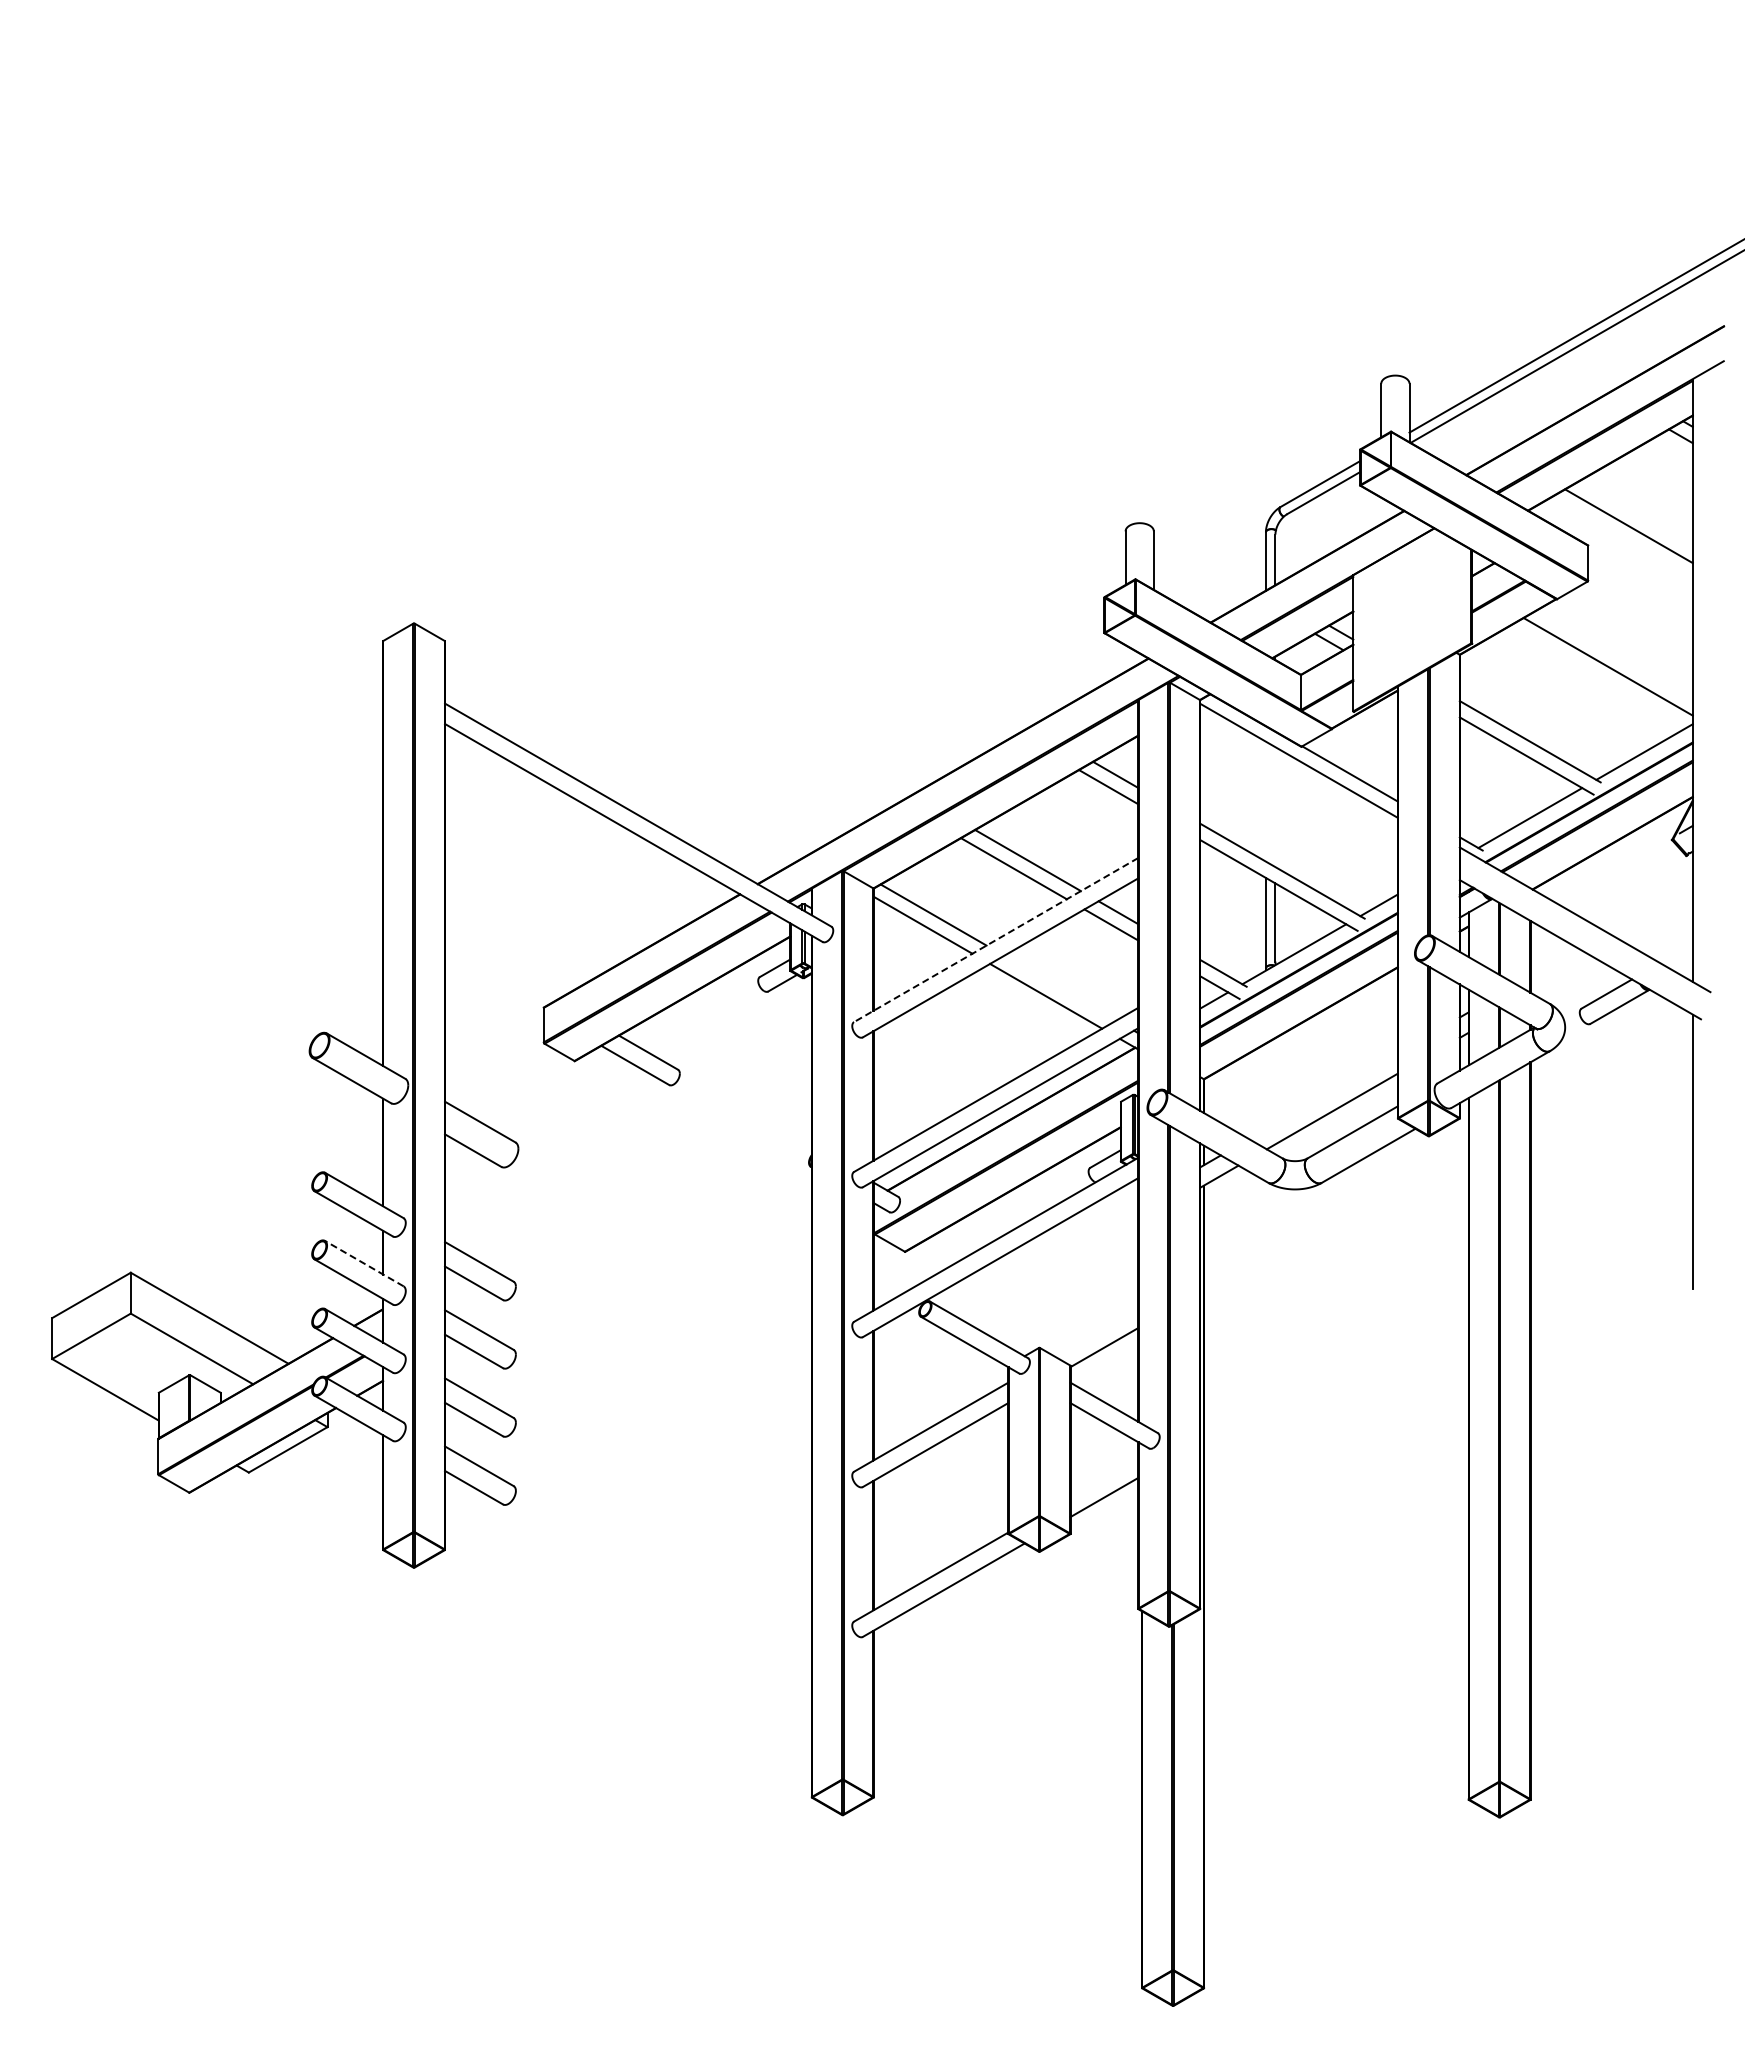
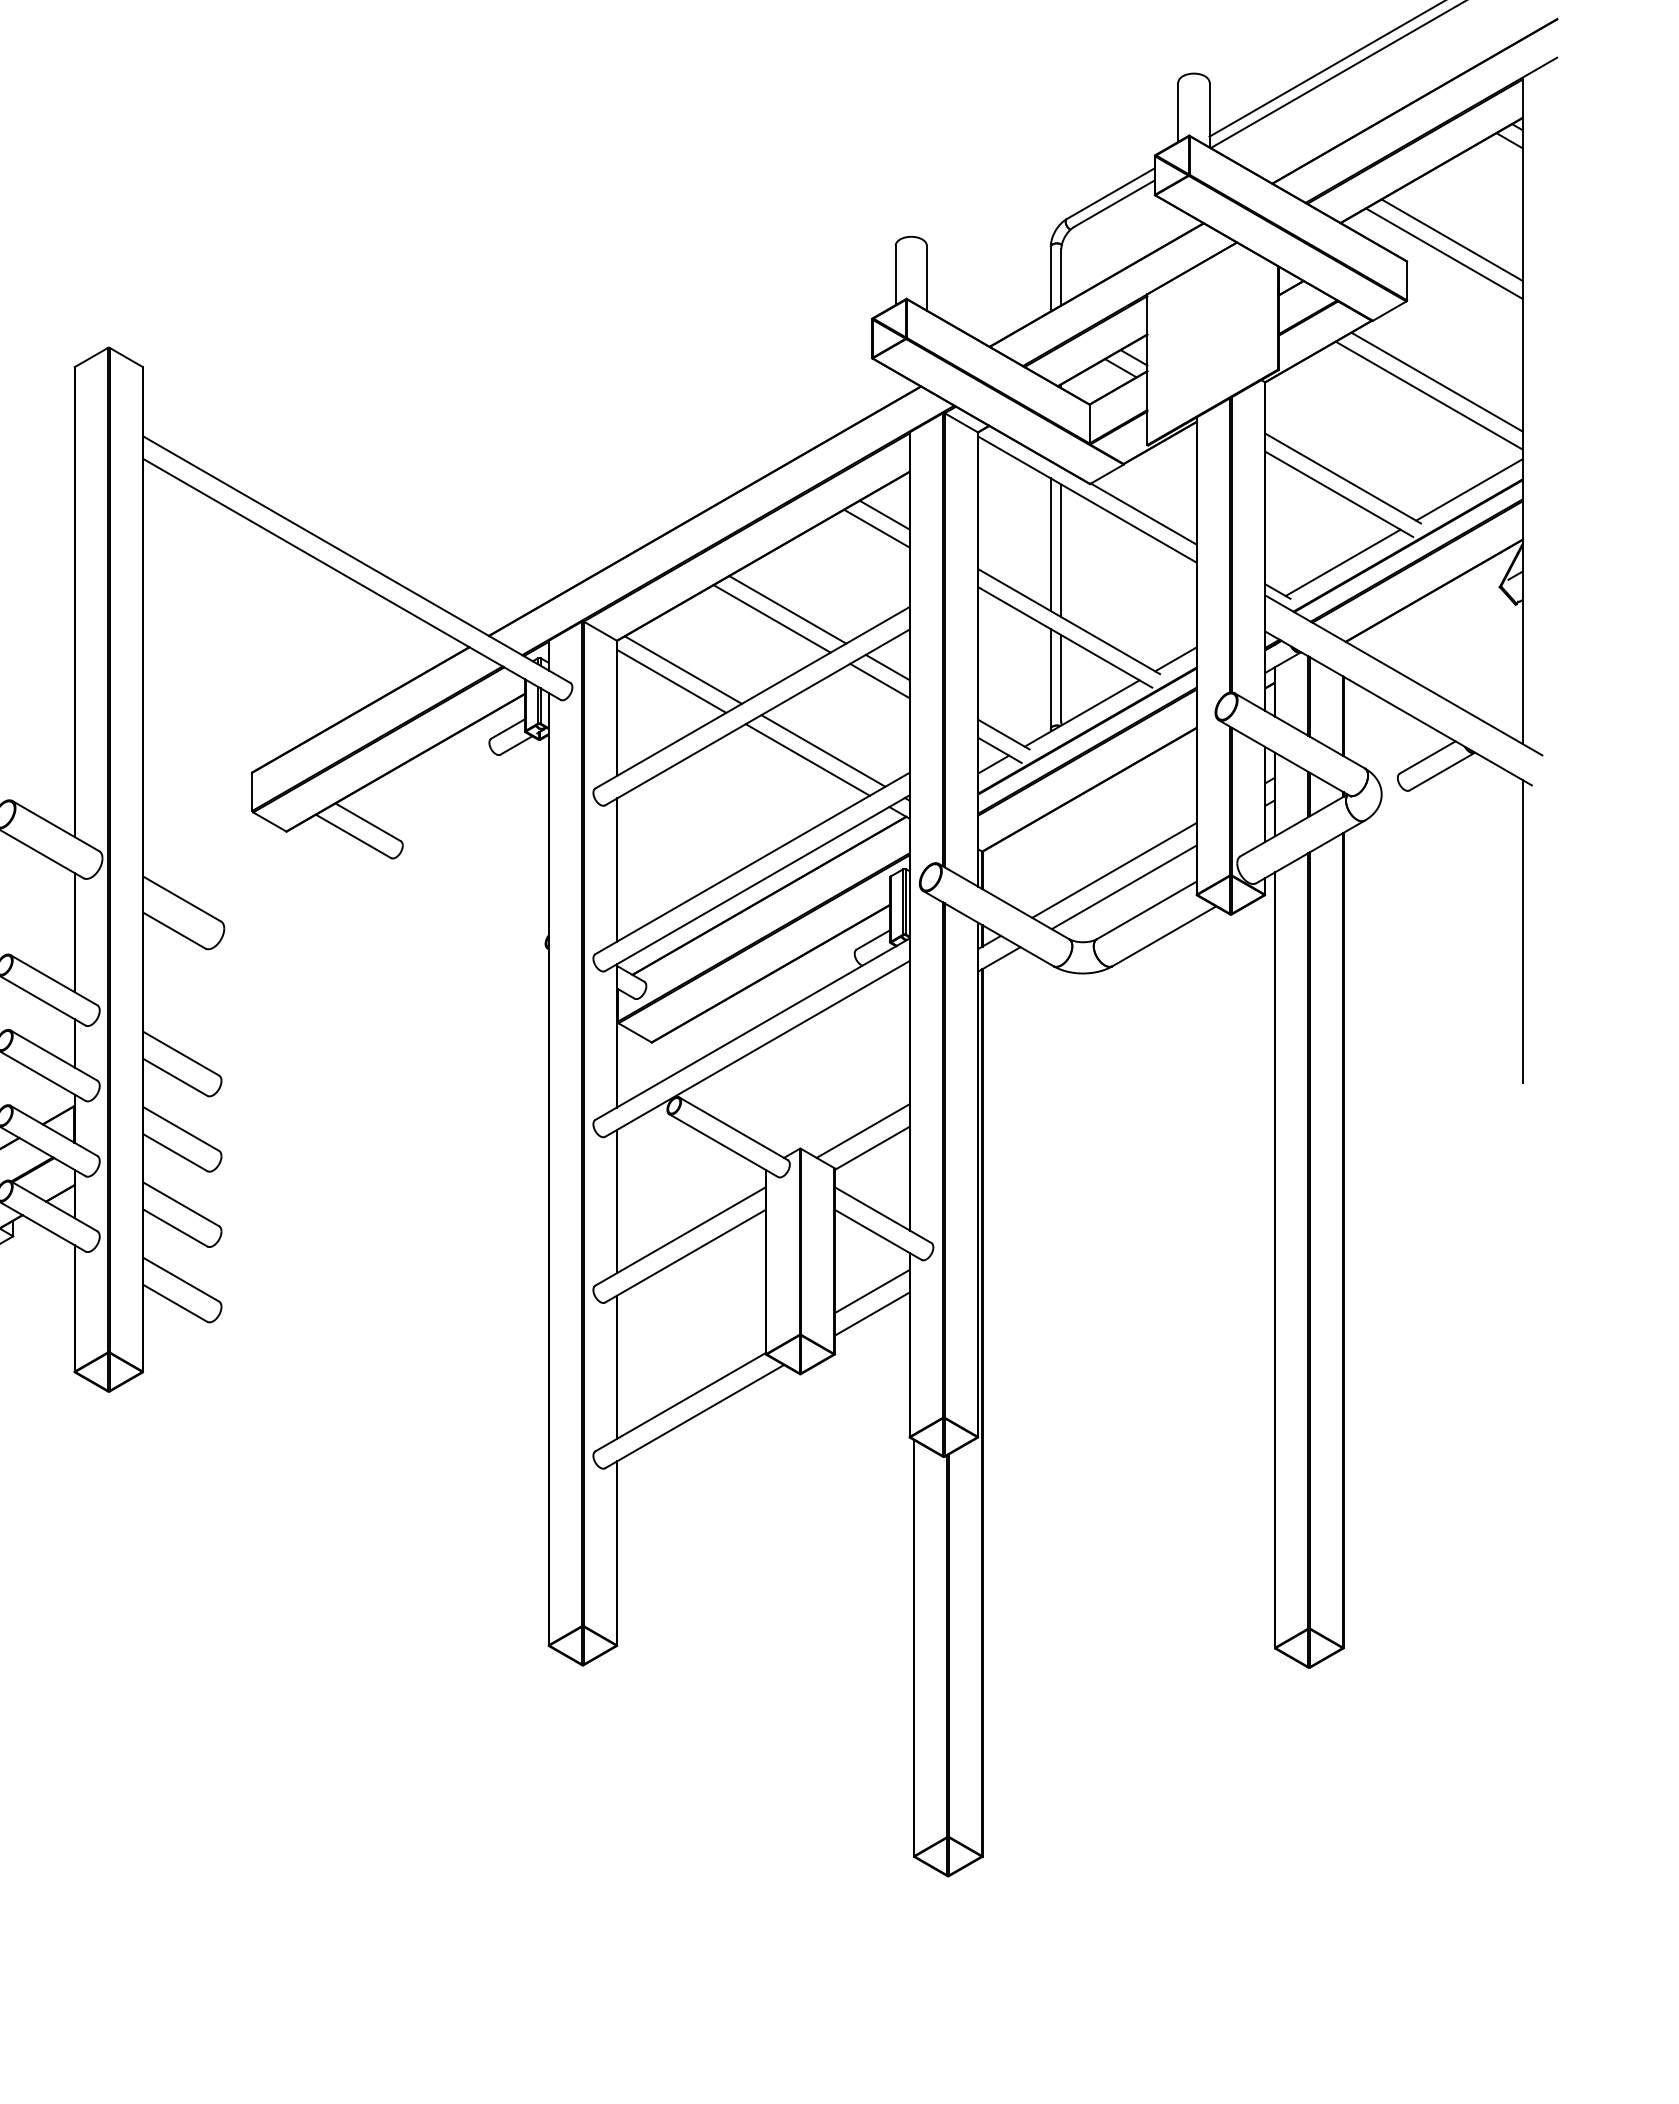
line: (1621, 538) -> (1443, 253), added
line: (1614, 654) -> (1436, 382), added
line: (1265, 801) -> (1050, 544), added
line: (1275, 807) -> (1061, 551), added
line: (995, 940) -> (751, 698), dashed -> solid
line: (1060, 987) -> (823, 750), added
line: (1323, 1096) -> (1114, 870), added
line: (363, 1263) -> (52, 1055), dashed -> solid
line: (1096, 1331) -> (863, 1130), added
line: (1104, 1476) -> (872, 1290), added

